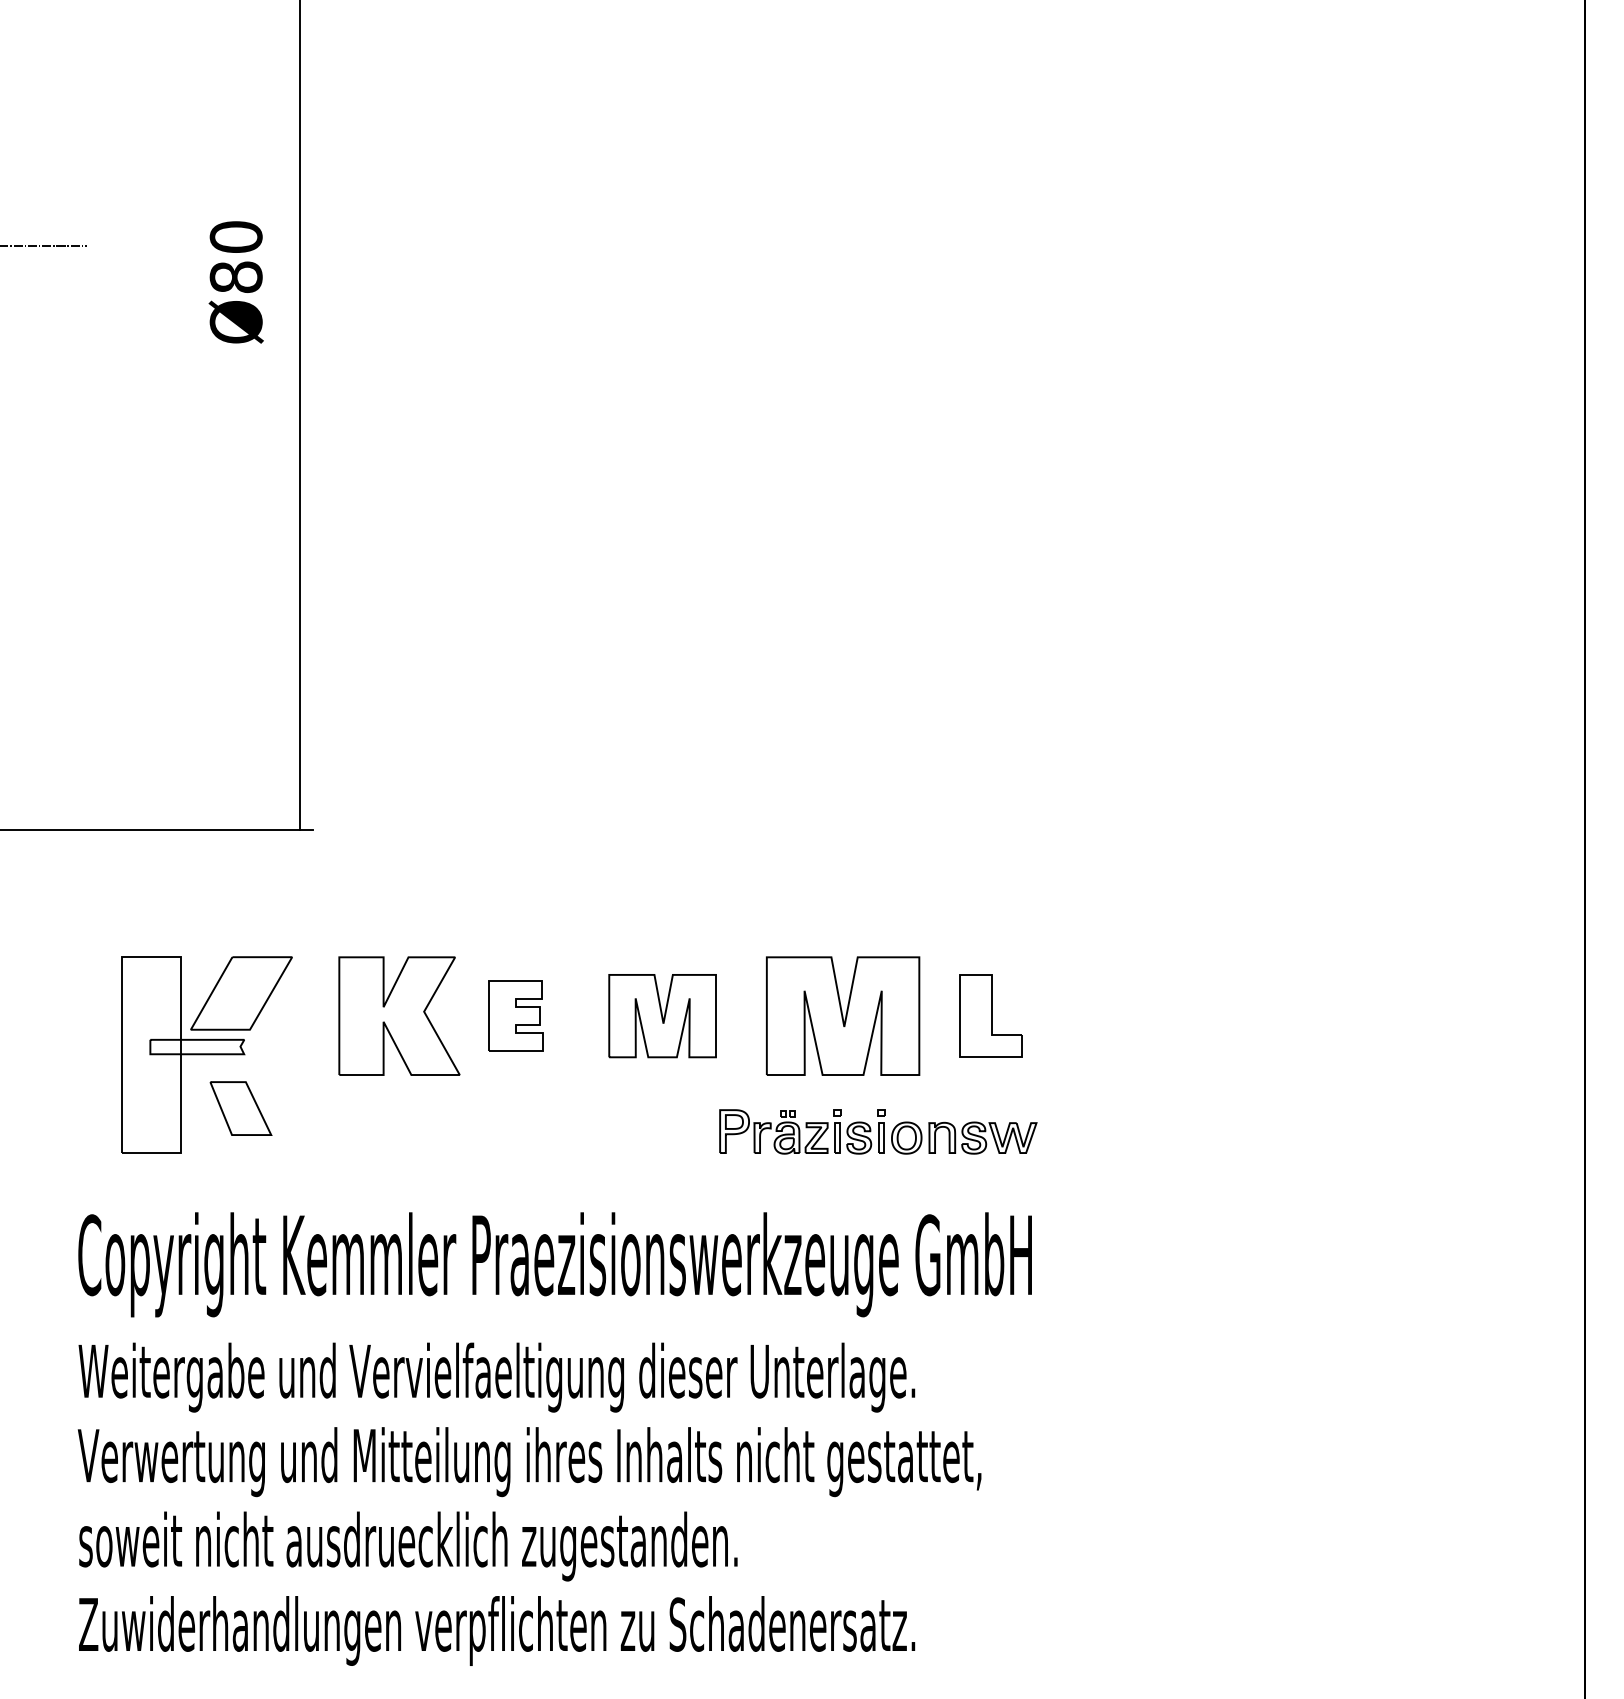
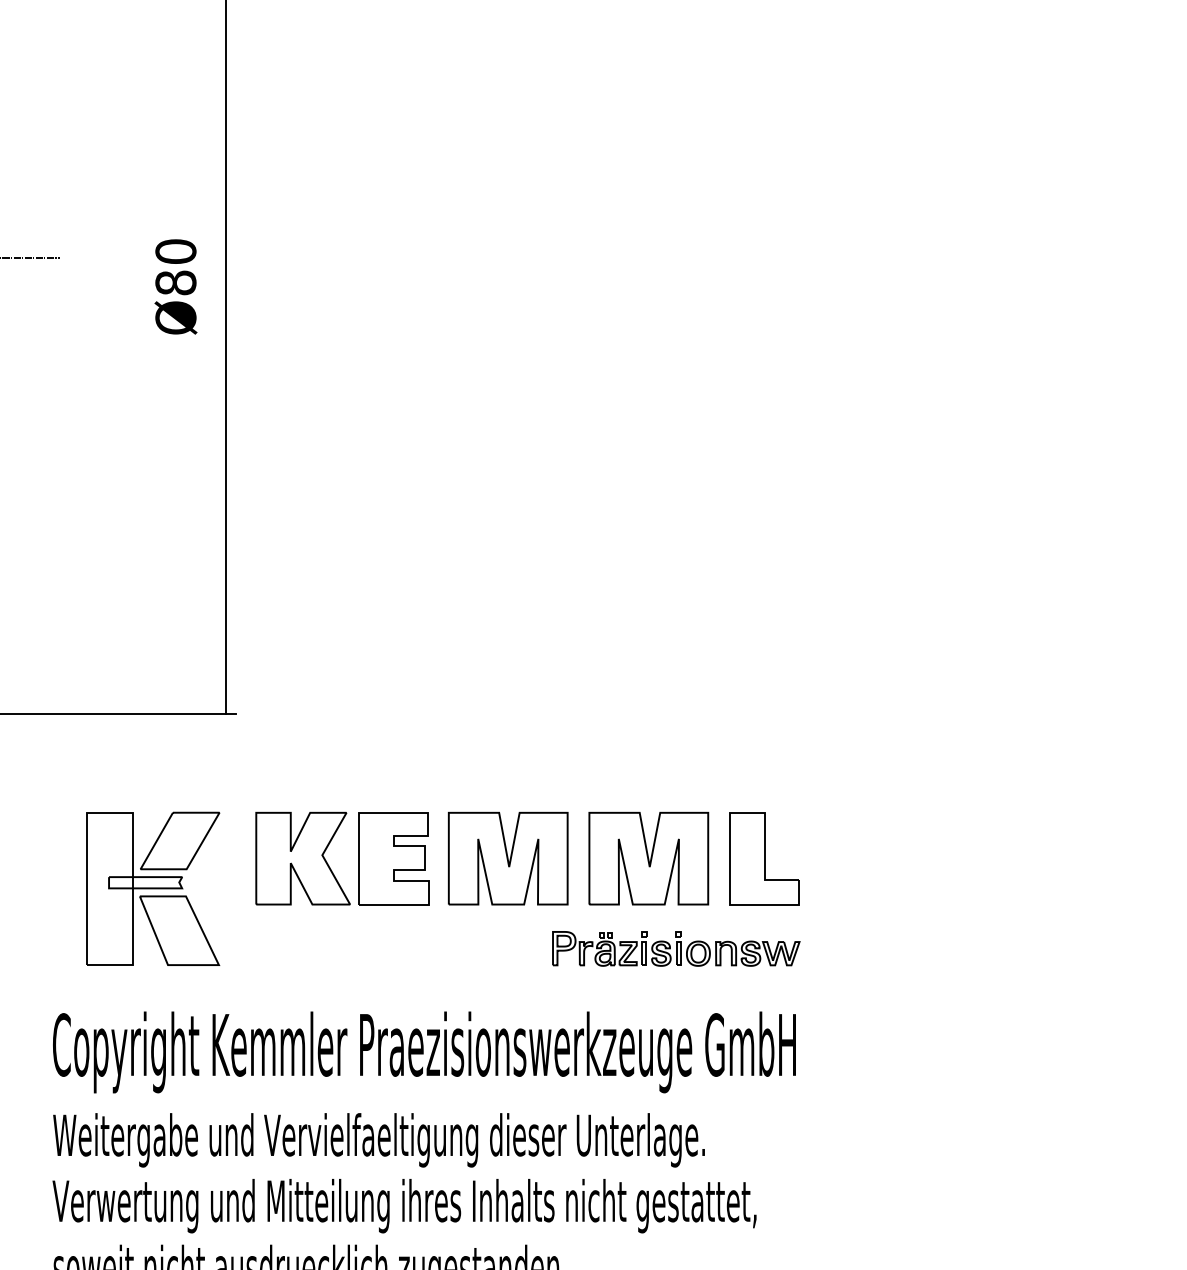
part: (515, 1015) -> (393, 858), size x1.67
part: (662, 1015) -> (508, 858), size x1.43
part: (990, 1015) -> (763, 858), size x1.43
part: (240, 1108) -> (179, 930), size x1.67

